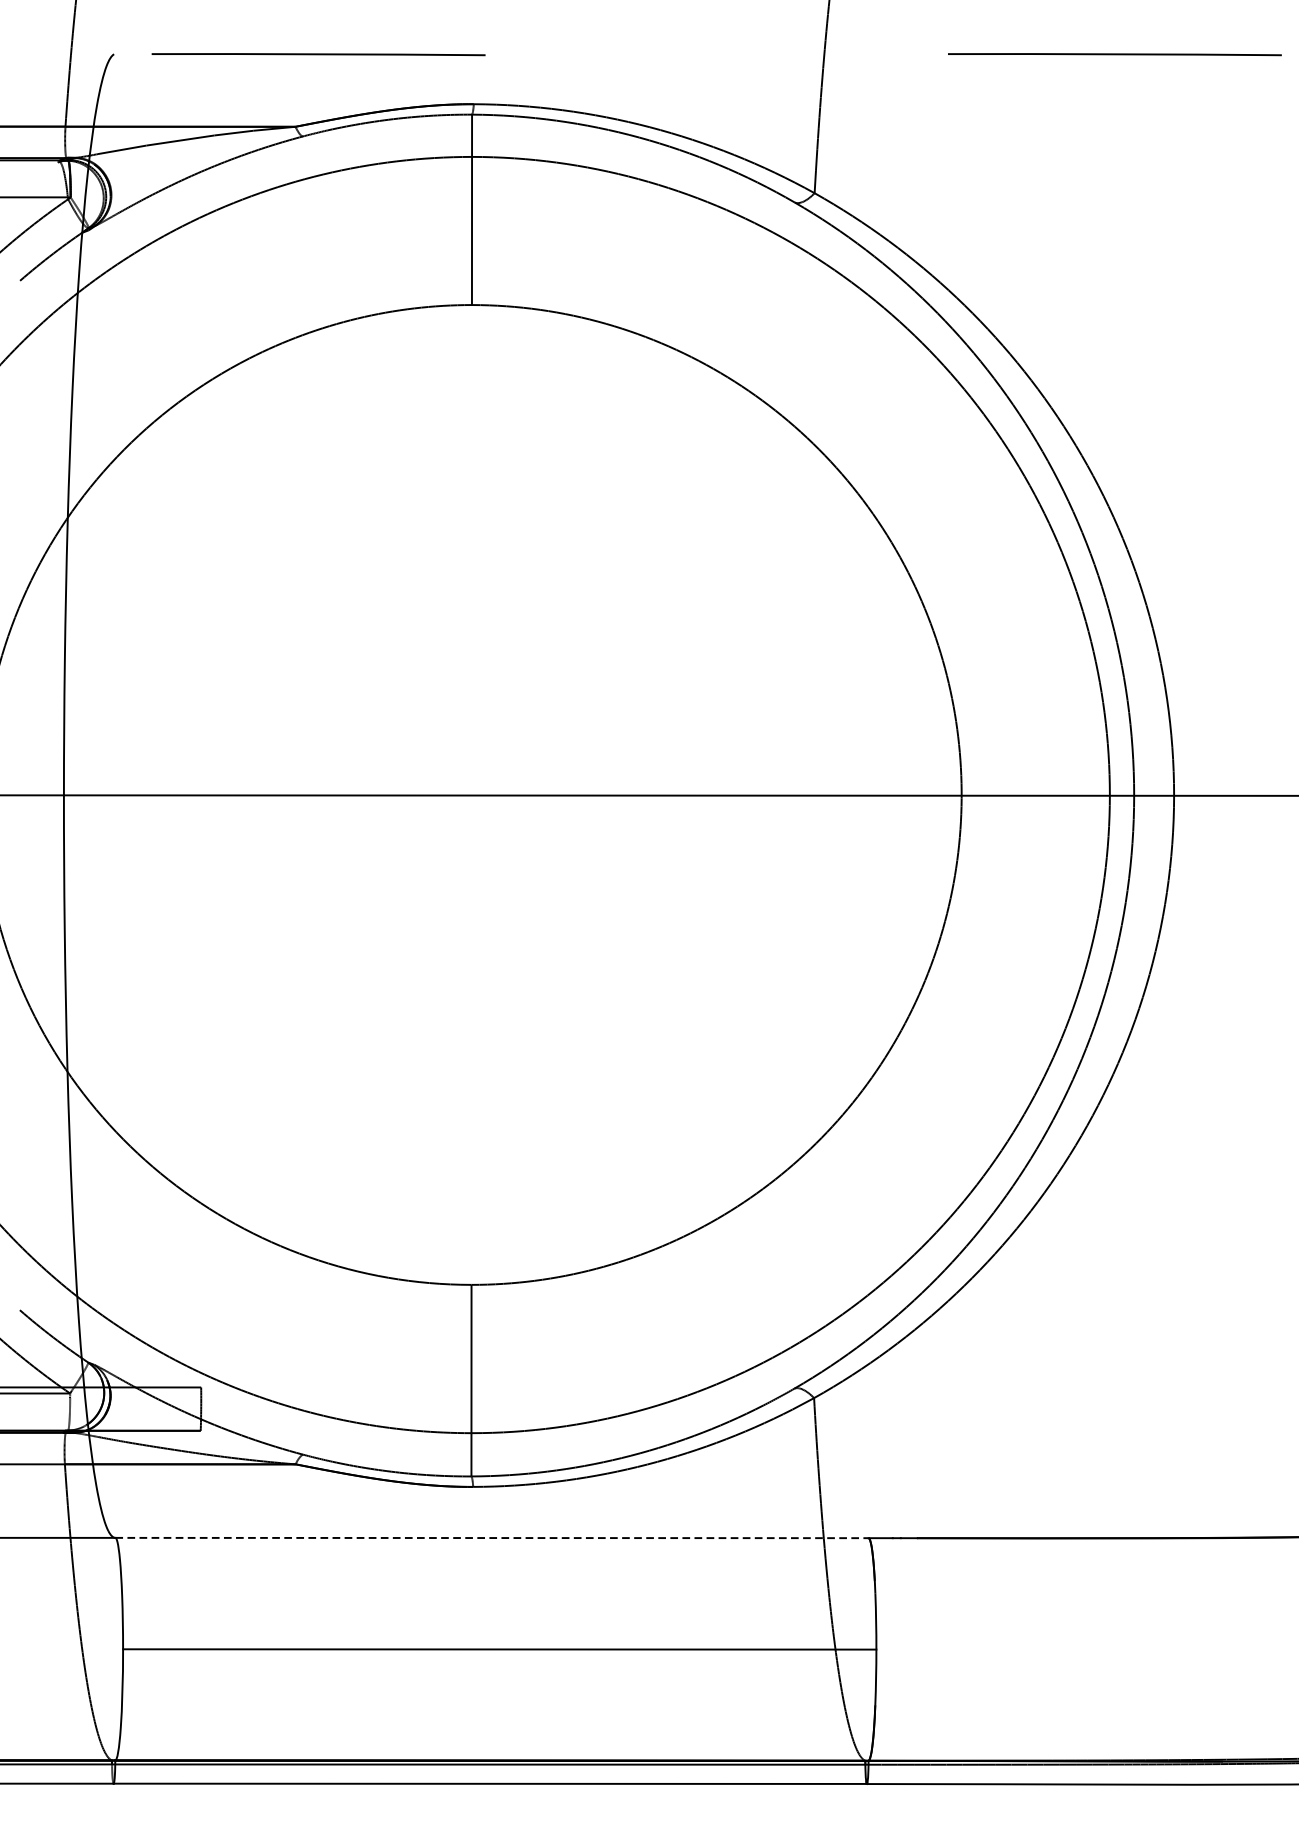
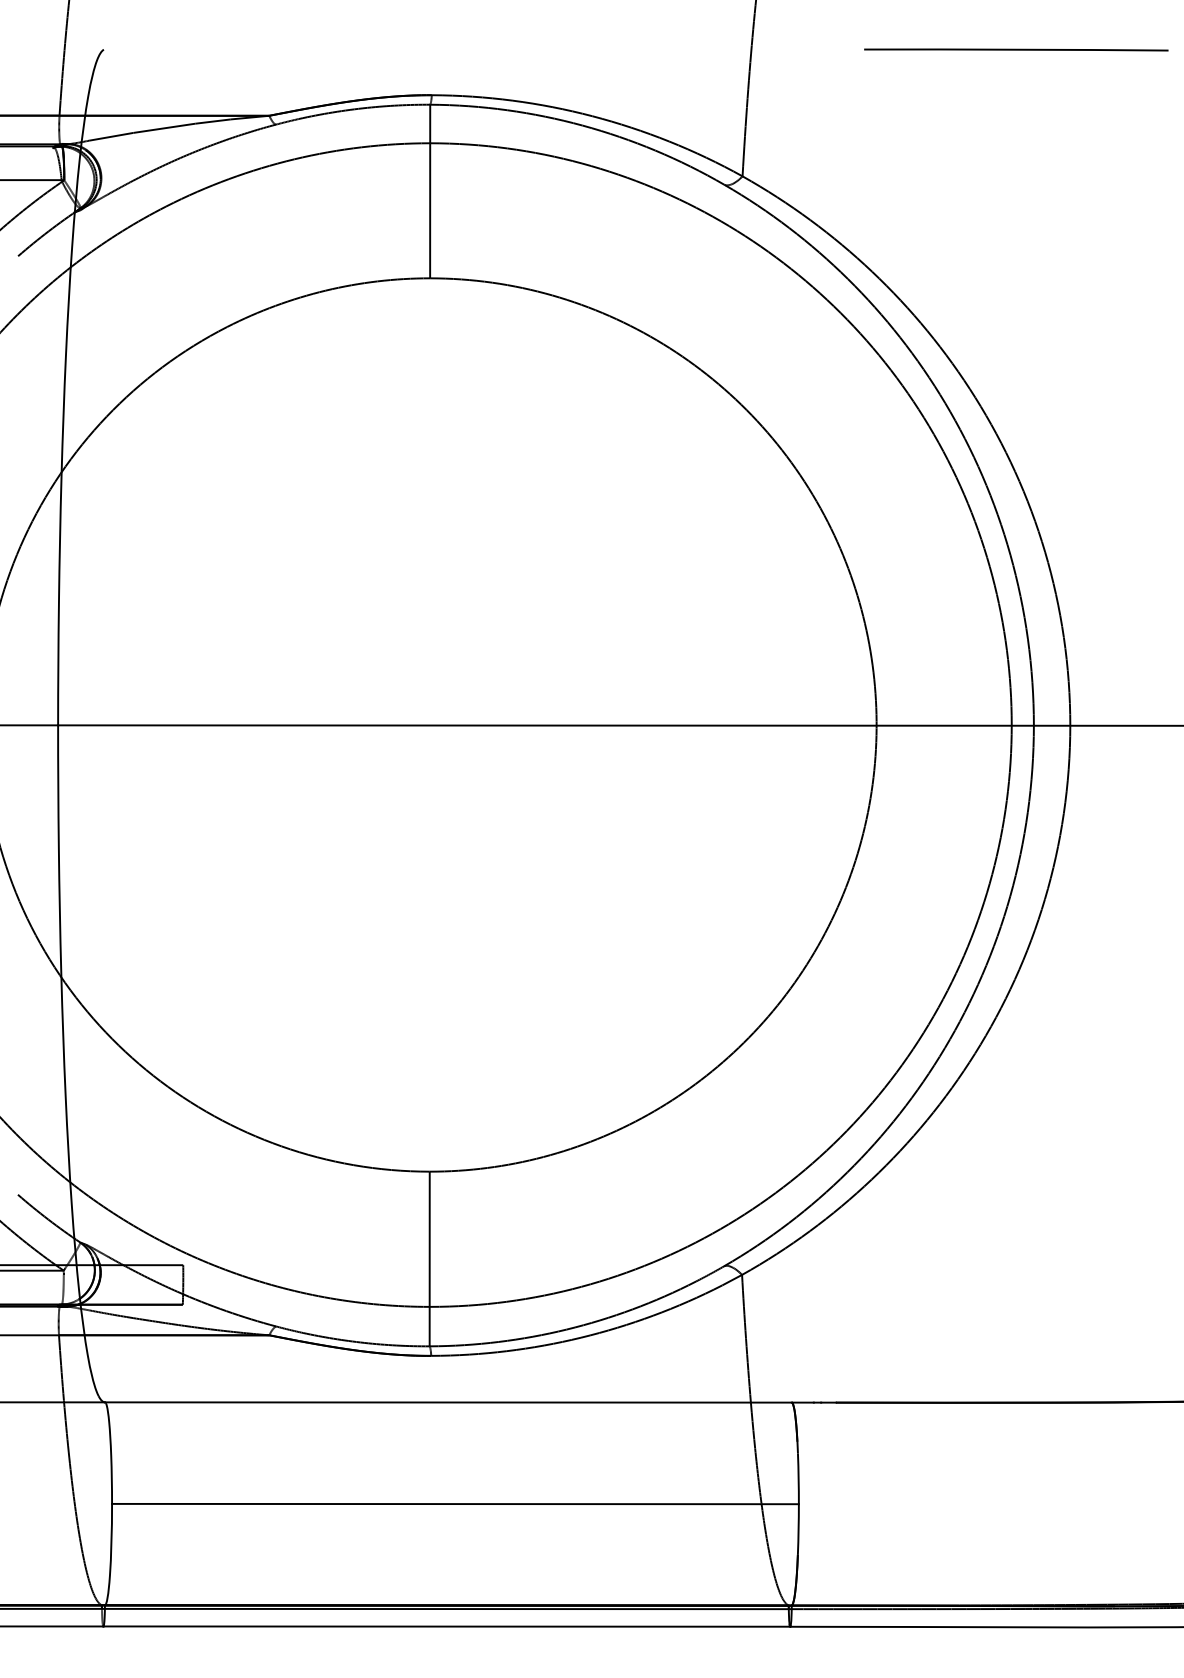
line: (318, 54) -> (290, 49), removed
line: (492, 1538) -> (448, 1402), dashed -> solid

